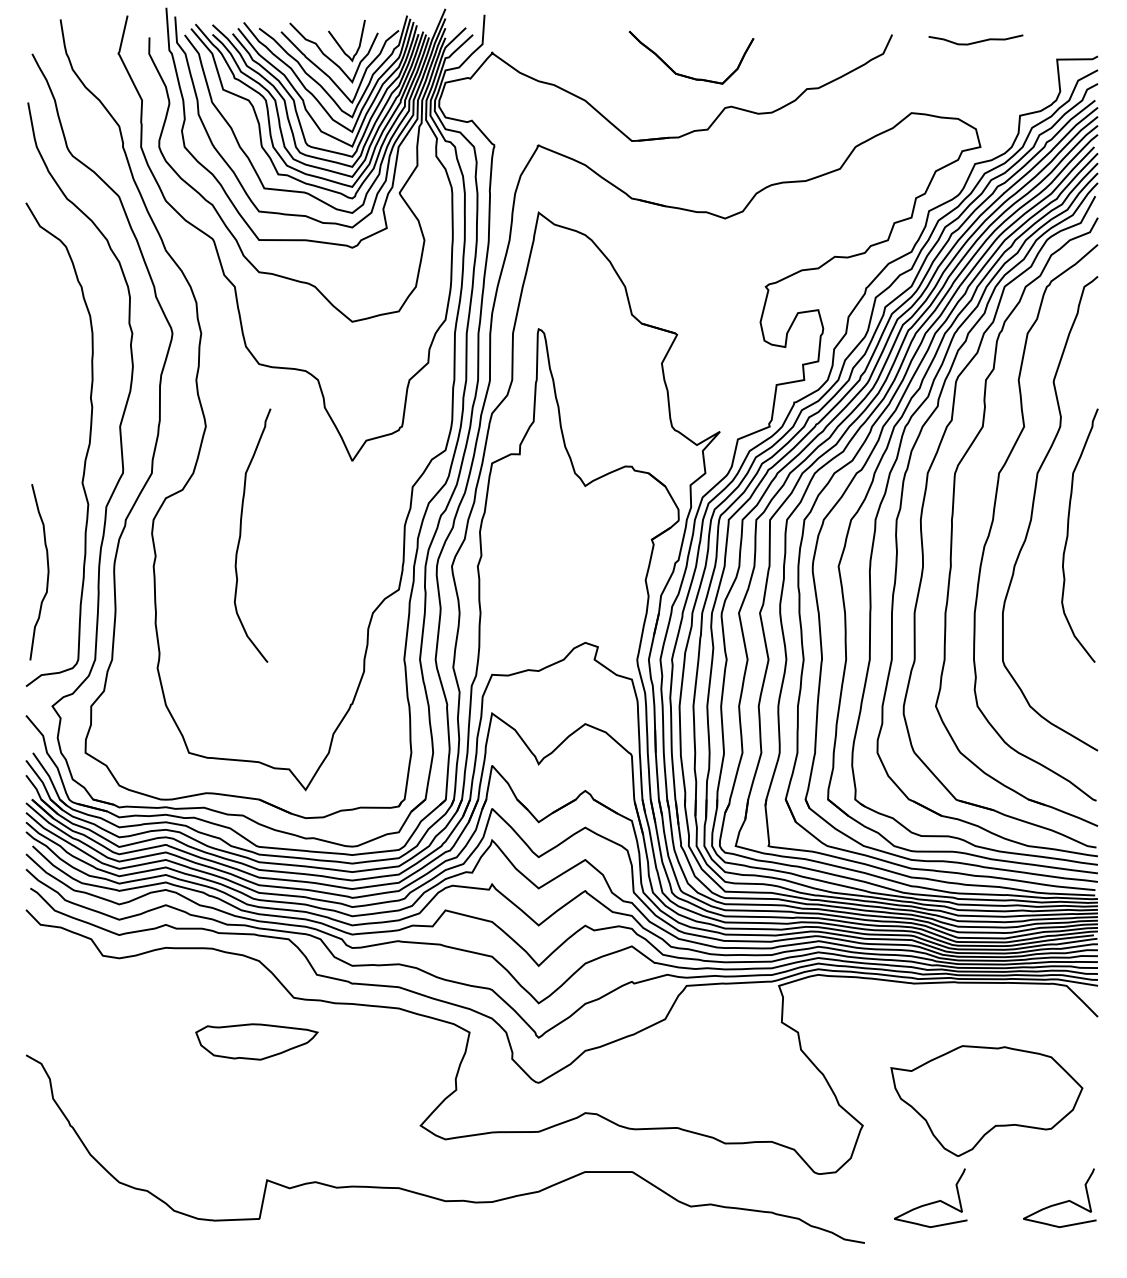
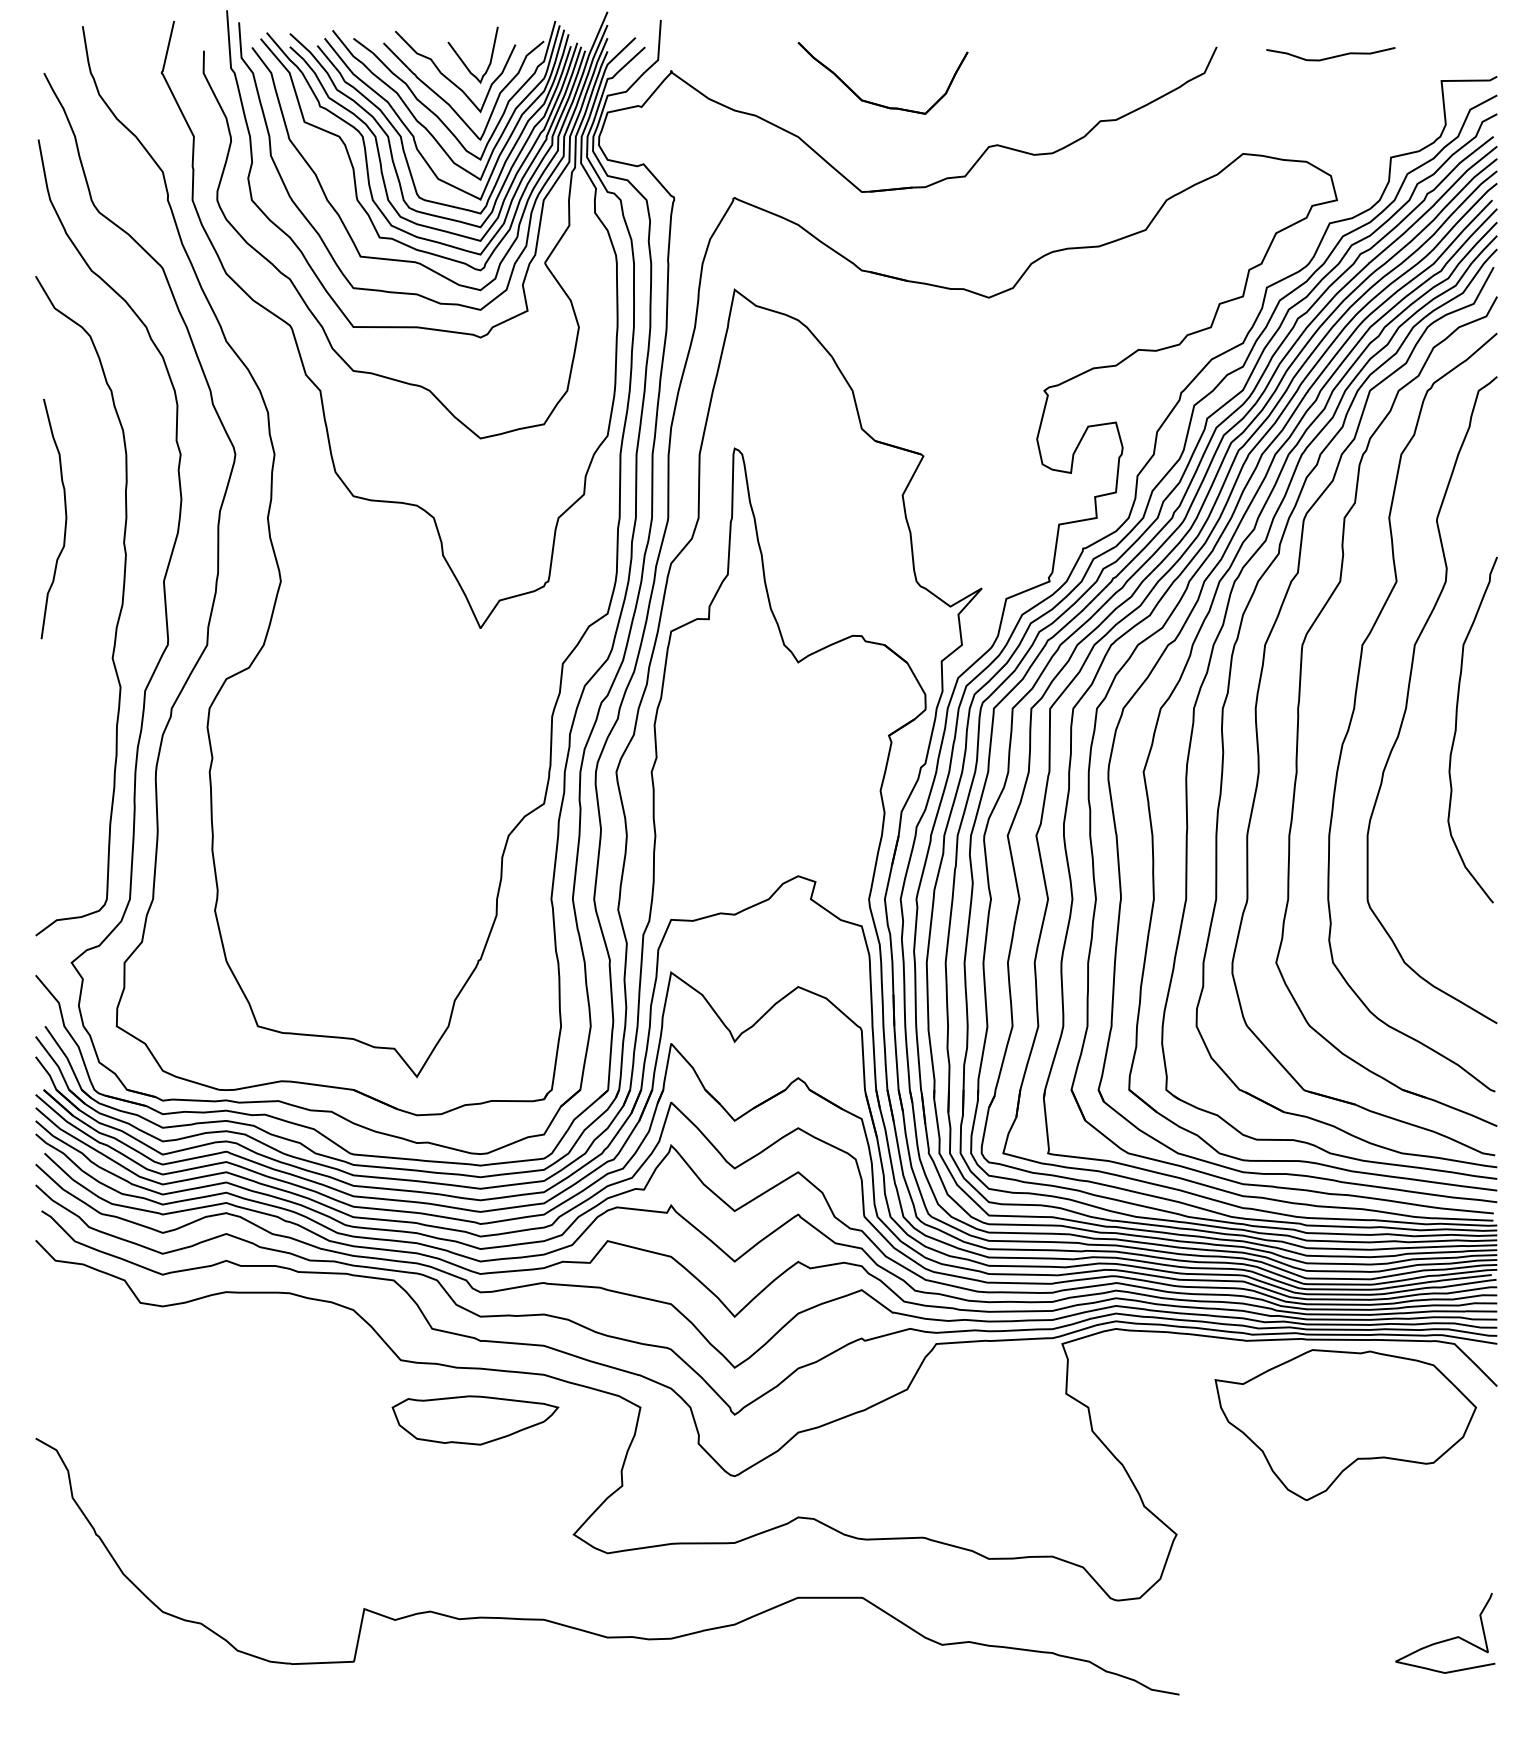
part: (685, 75) -> (874, 102), moved
curve: (240, 535) -> (328, 729), removed
curve: (47, 571) -> (65, 518), moved
part: (256, 1042) -> (475, 1420), moved
part: (986, 1100) -> (1345, 1424), moved
curve: (930, 1202) -> (1269, 1639), removed

